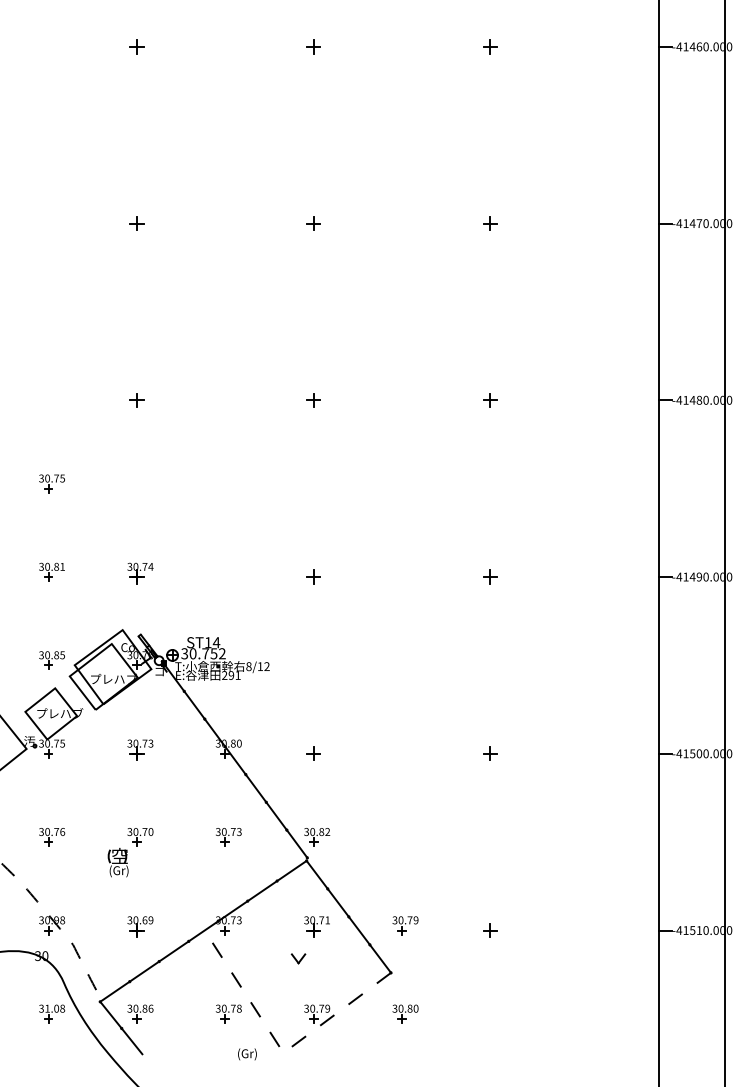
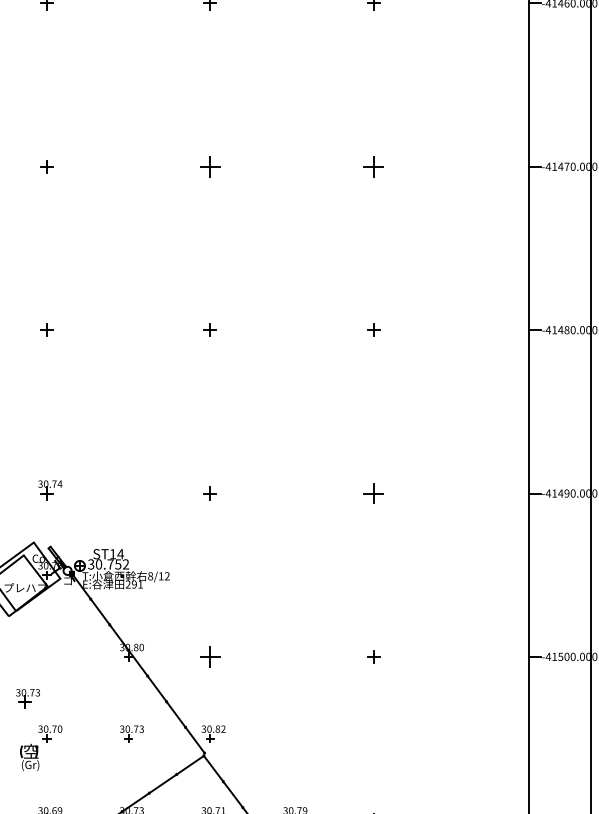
part: (313, 223) -> (210, 166), size x1.6
part: (490, 223) -> (373, 166), size x1.6
part: (490, 576) -> (373, 493), size x1.6
part: (140, 749) -> (28, 698), moved
part: (313, 753) -> (210, 656), size x1.6

